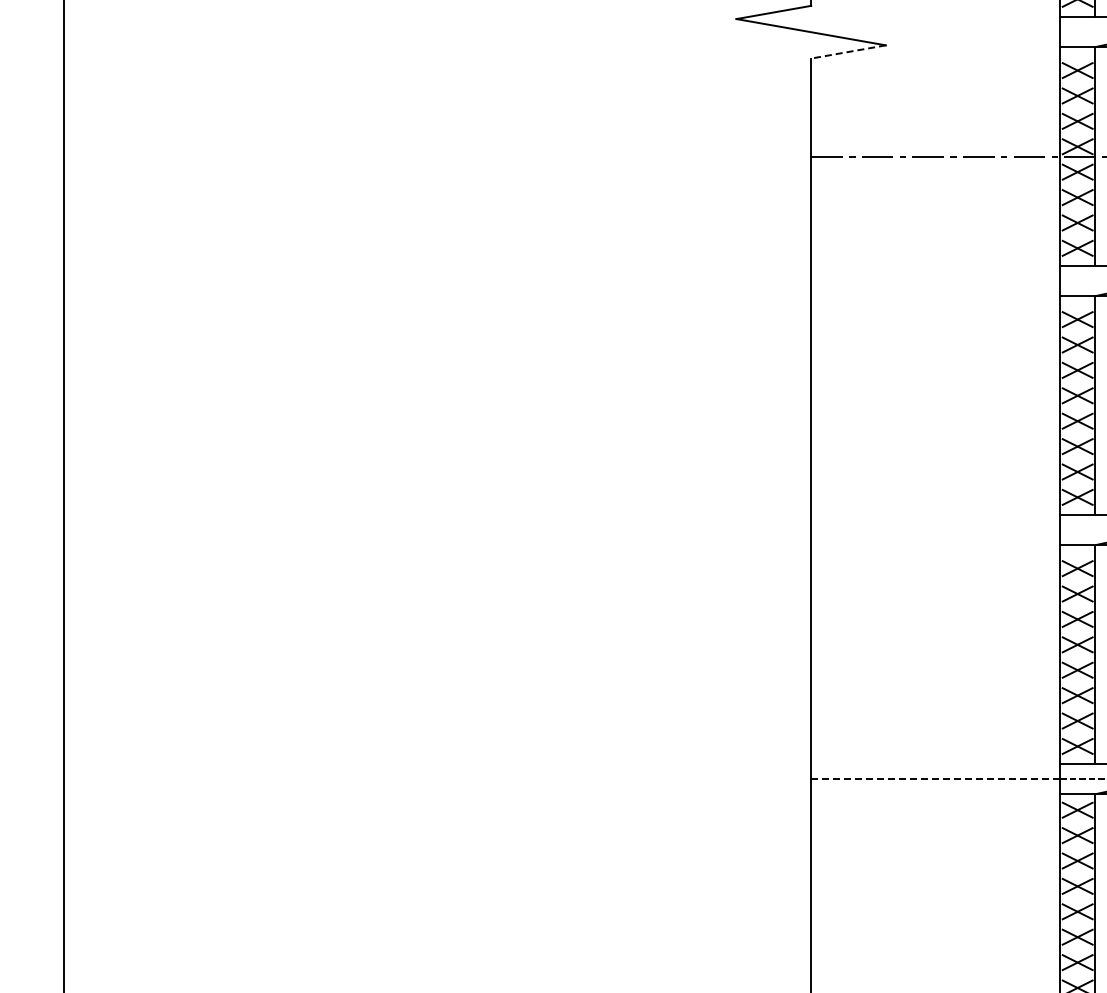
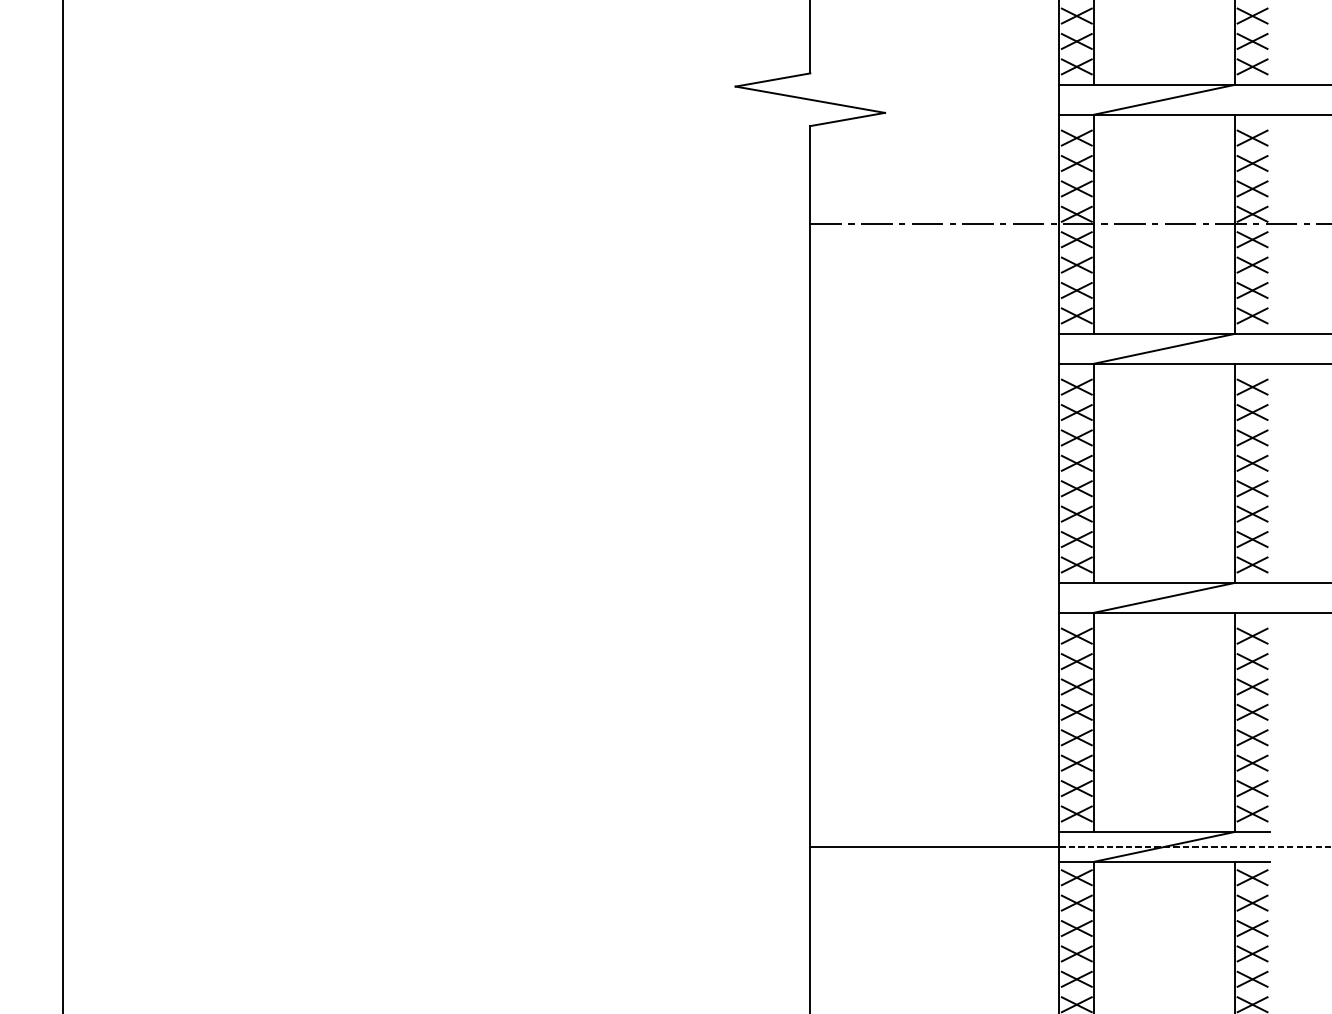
line: (848, 51) -> (847, 119), dashed -> solid
line: (935, 778) -> (934, 846), dashed -> solid

